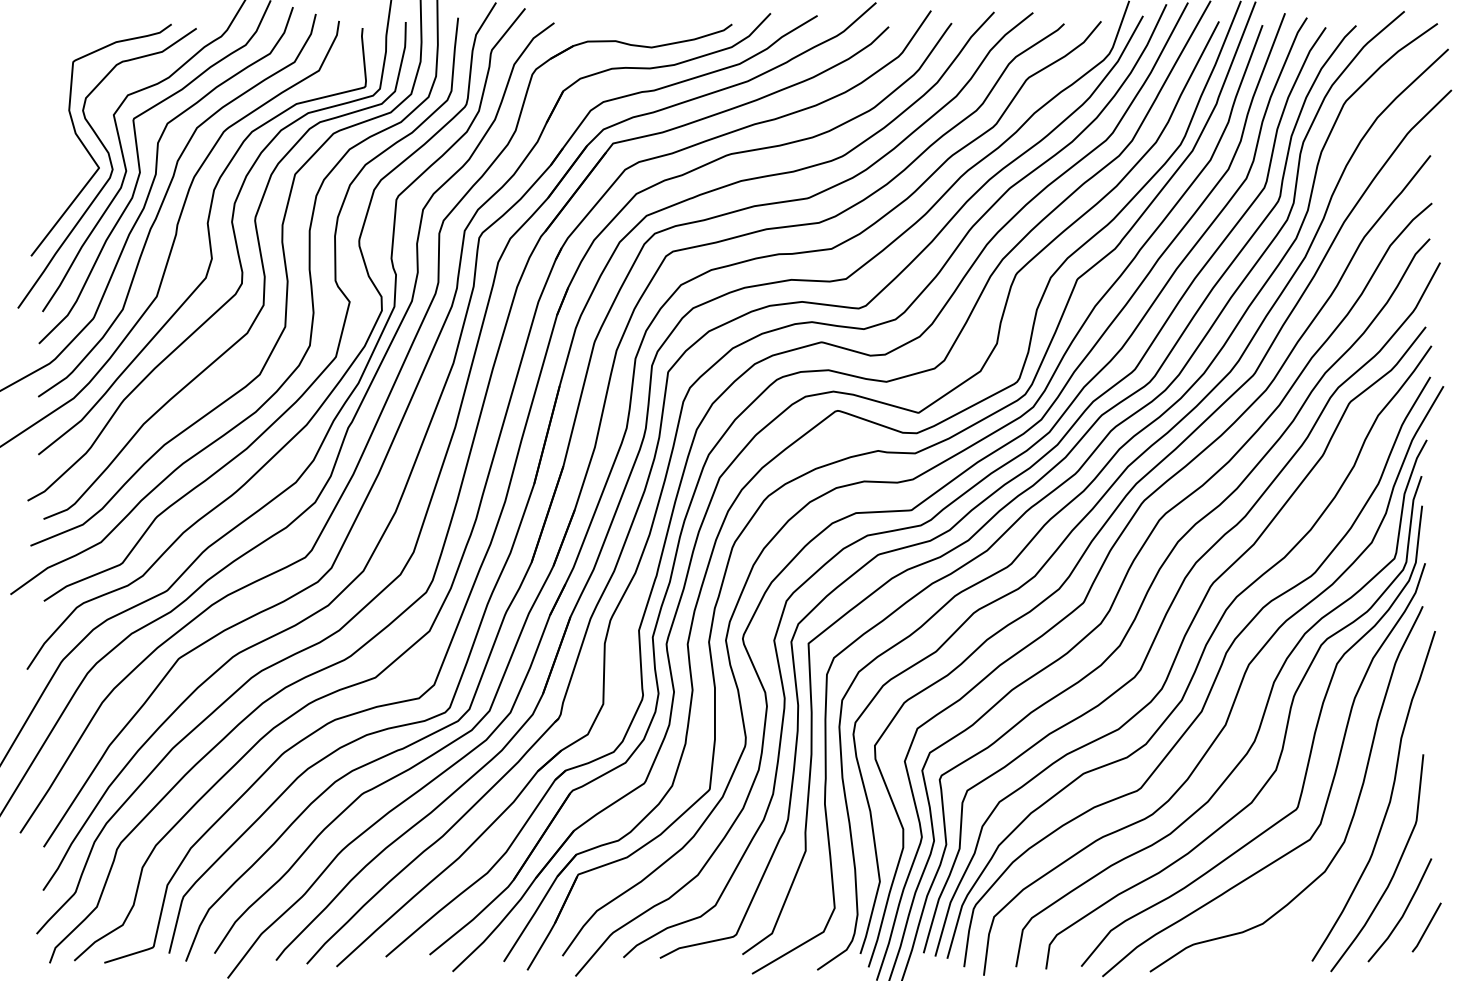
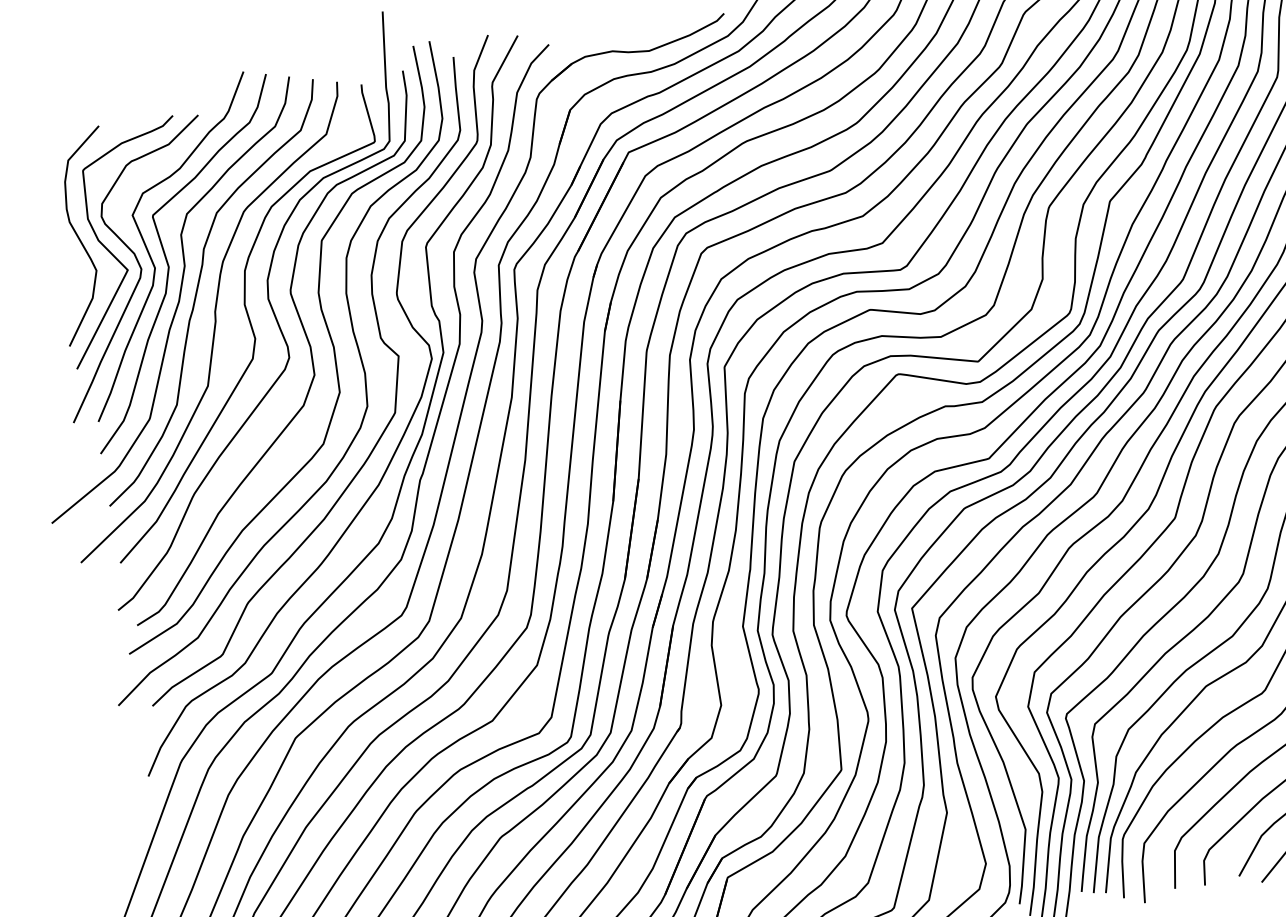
curve: (57, 126) -> (79, 236), added

